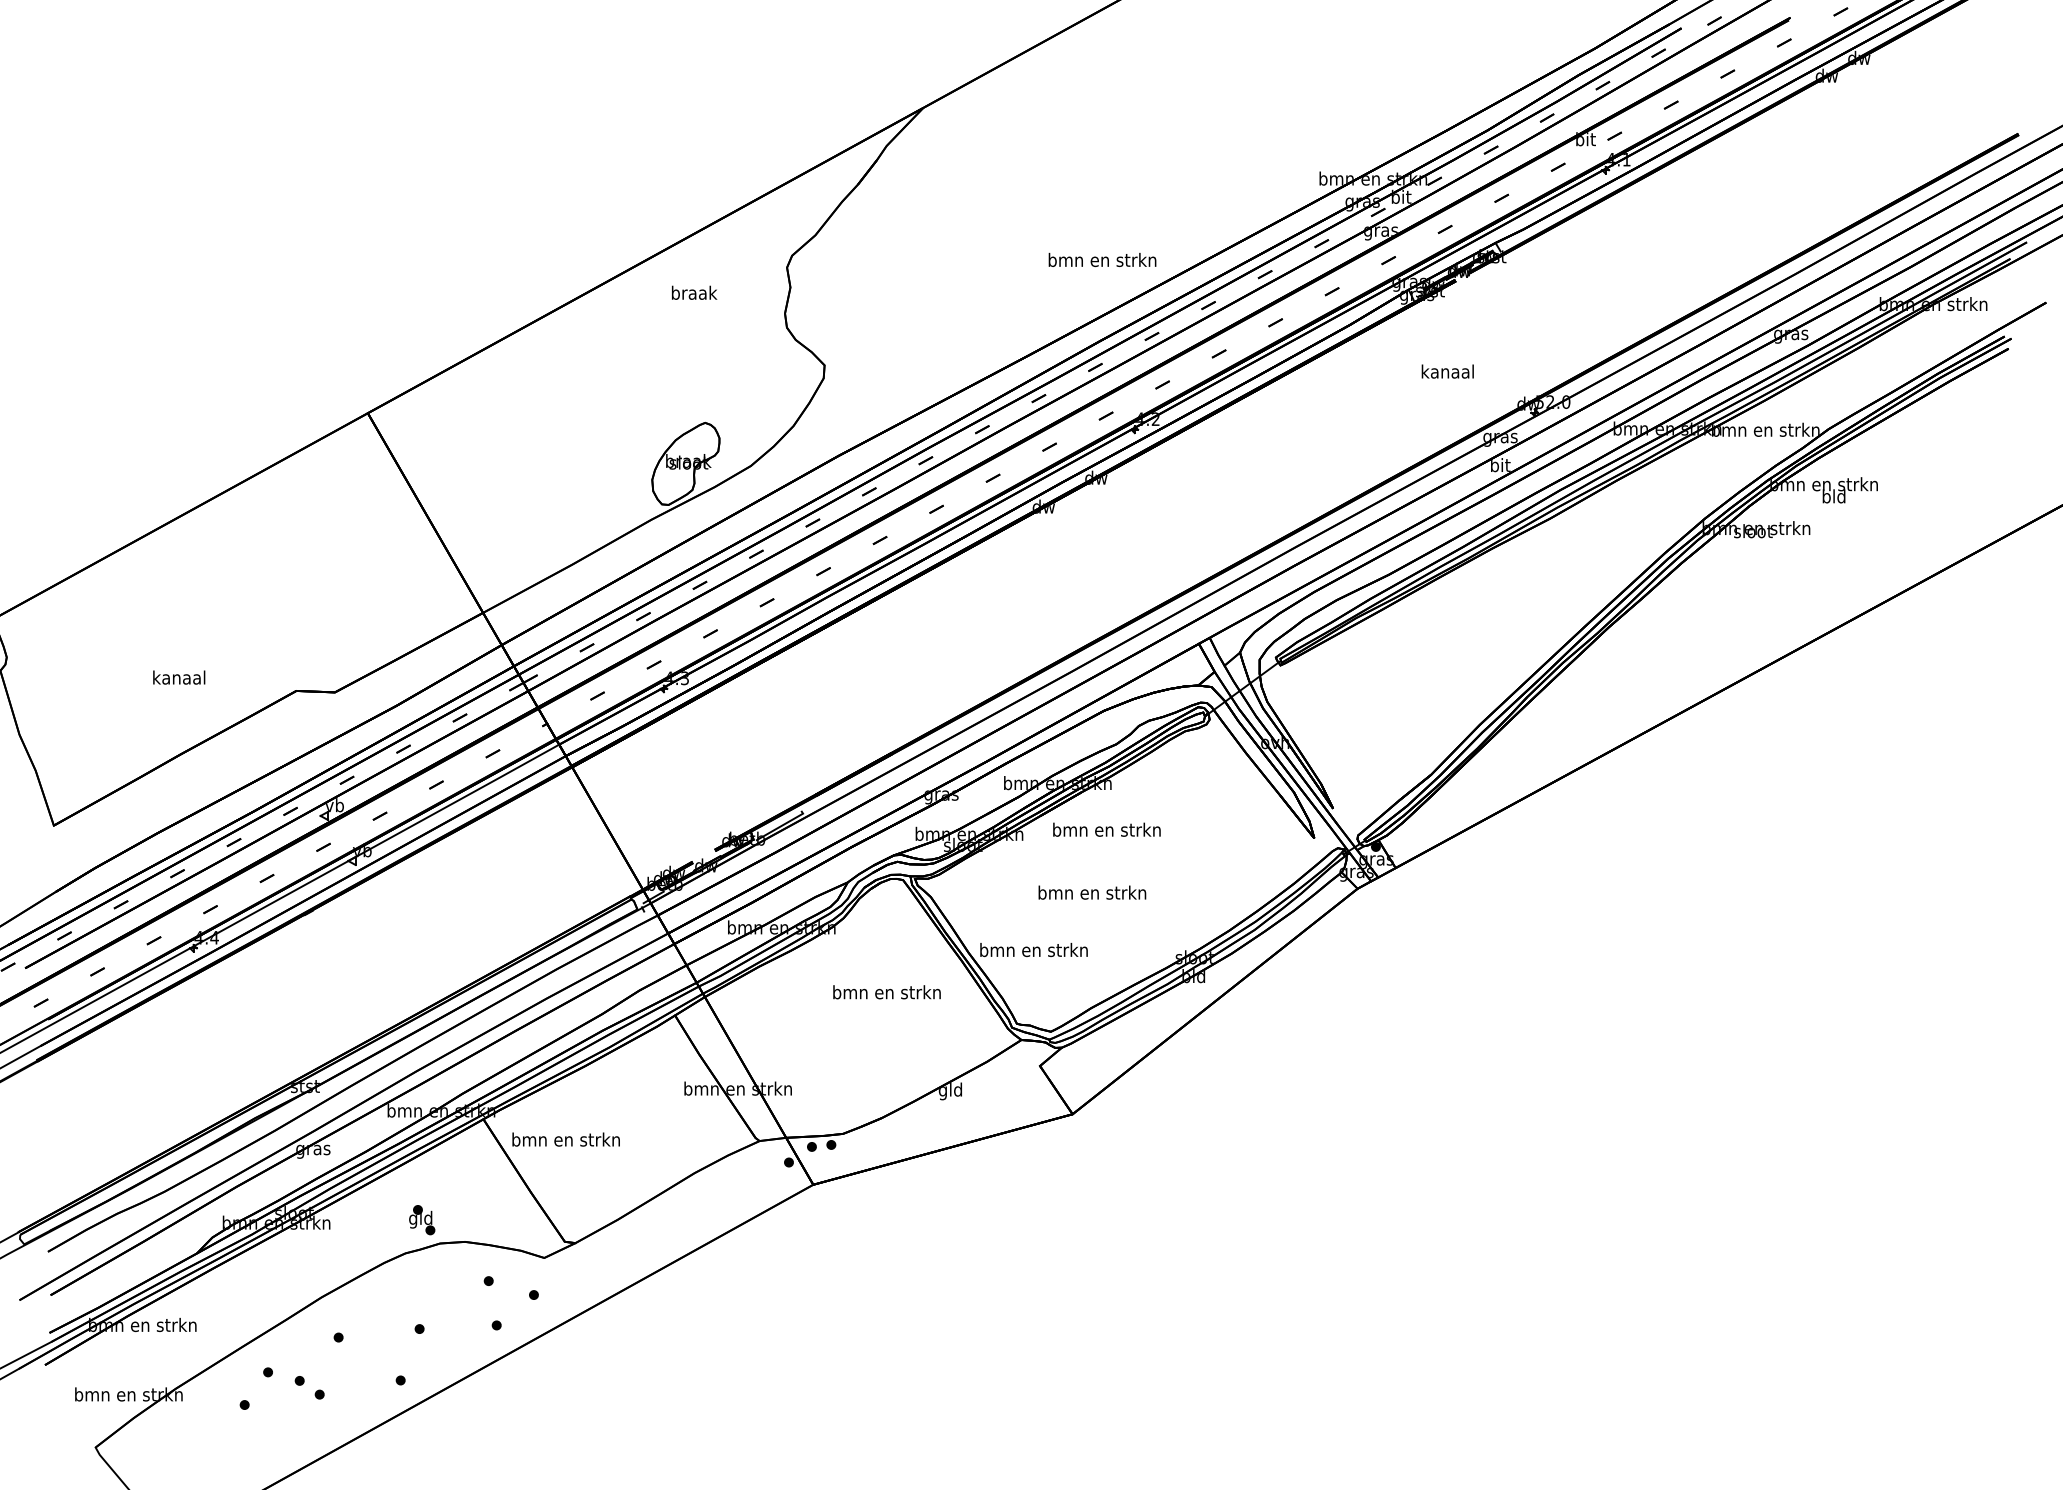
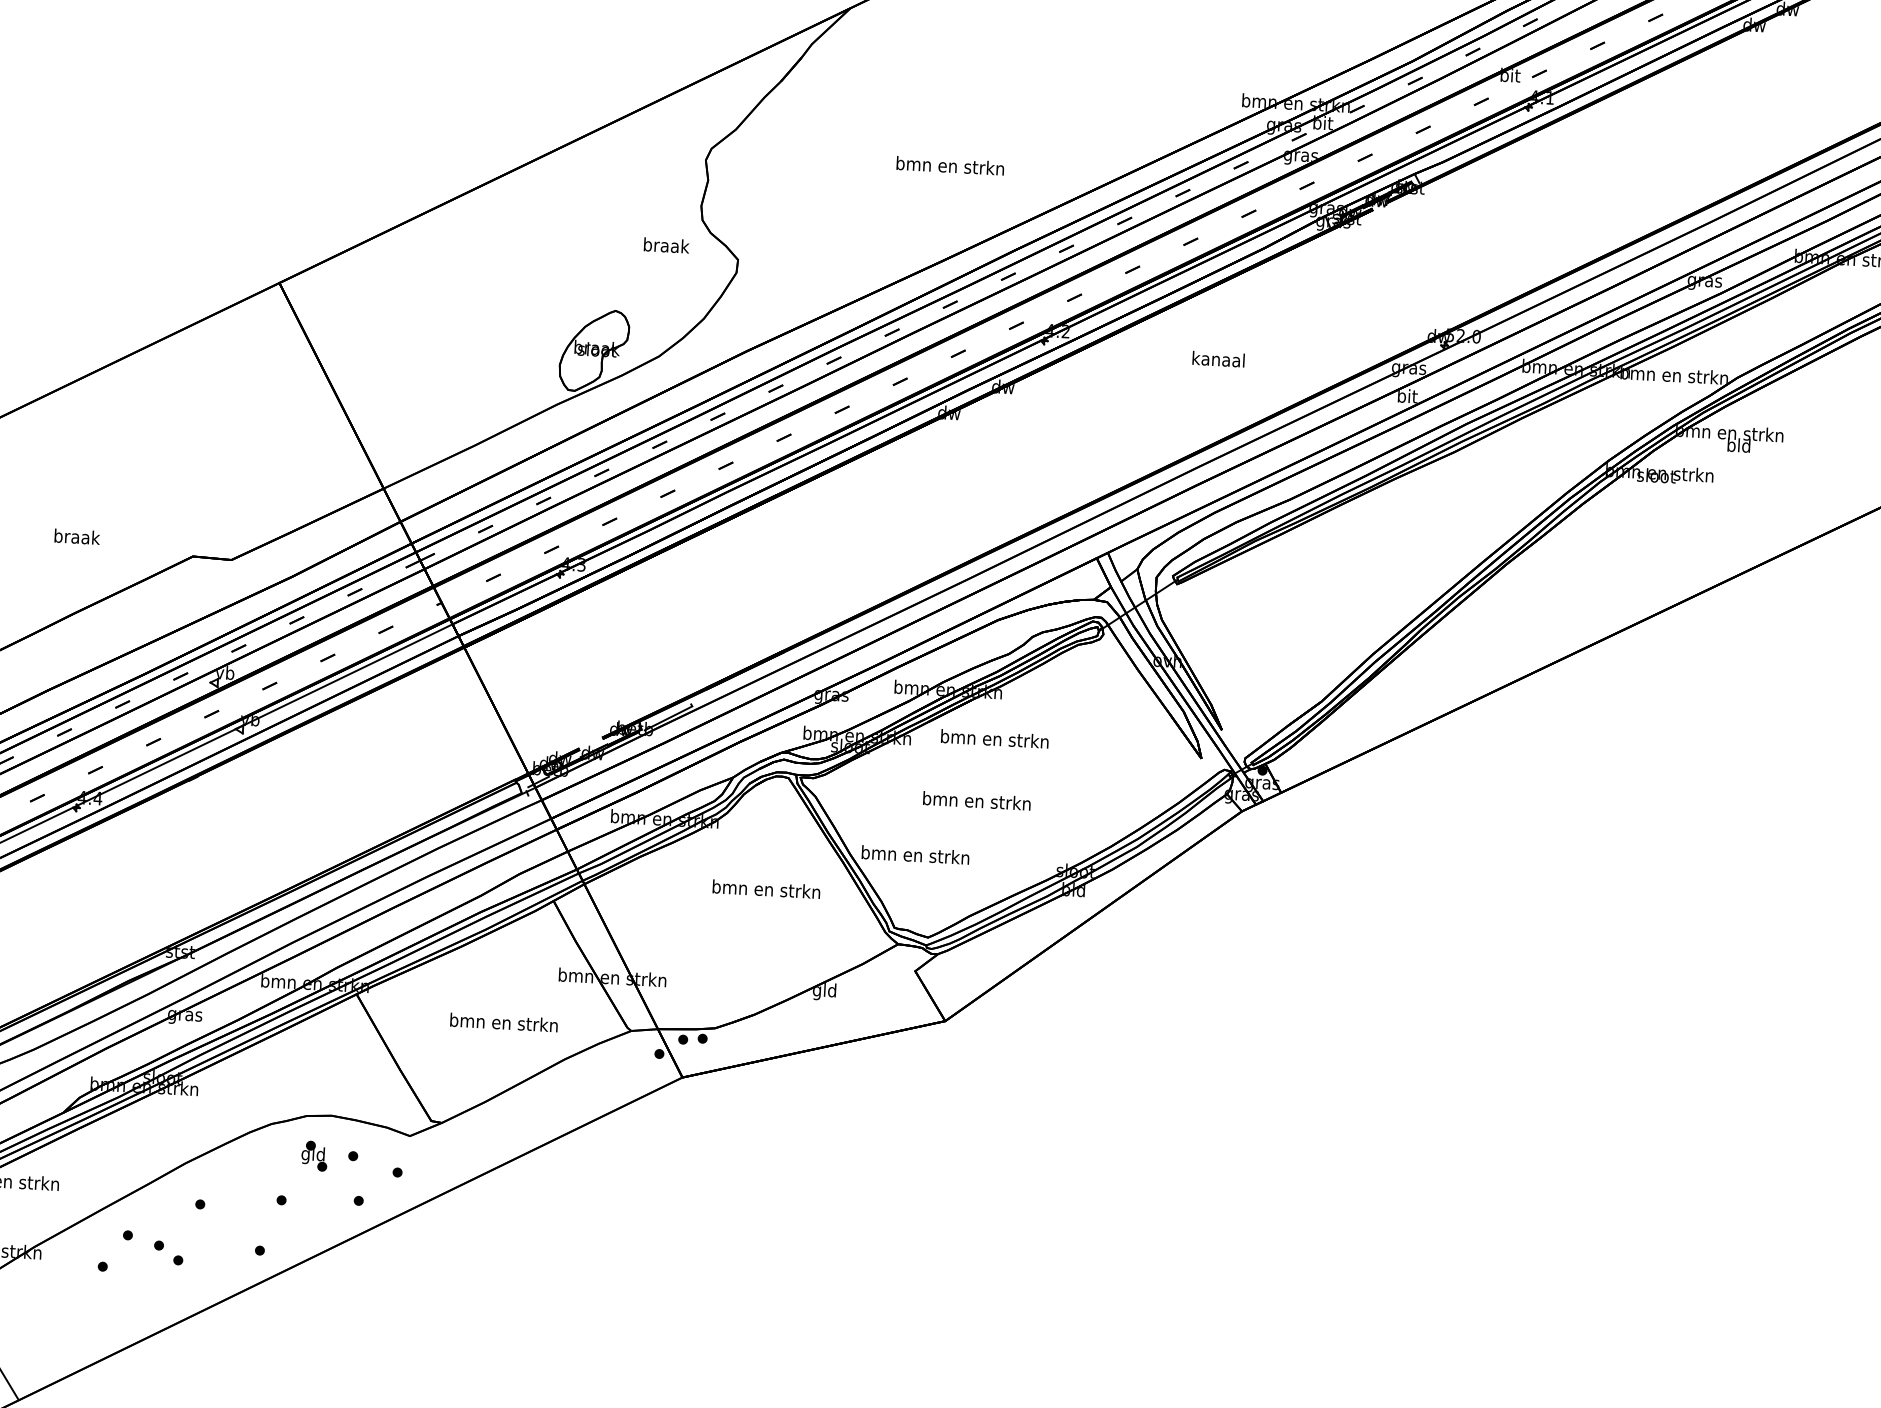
text: (1102, 259) -> (950, 165), moved
text: (694, 292) -> (666, 245), moved
text: (1447, 371) -> (1218, 359), moved
text: (179, 677) -> (77, 536), kanaal -> braak
text: (565, 1139) -> (503, 1022), moved
part: (422, 1220) -> (314, 1156), moved

